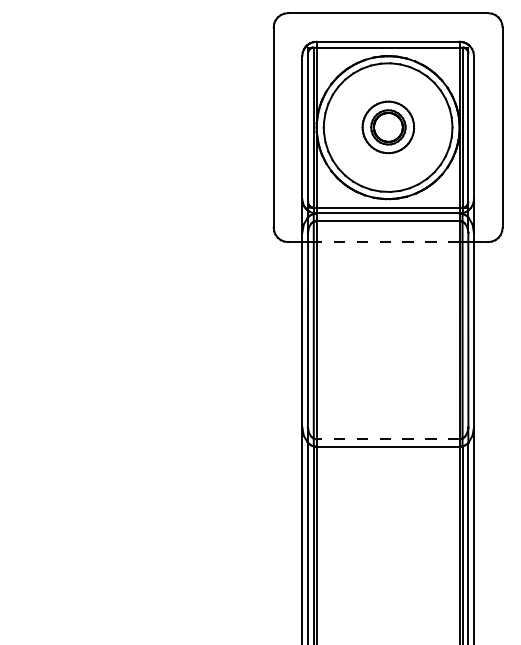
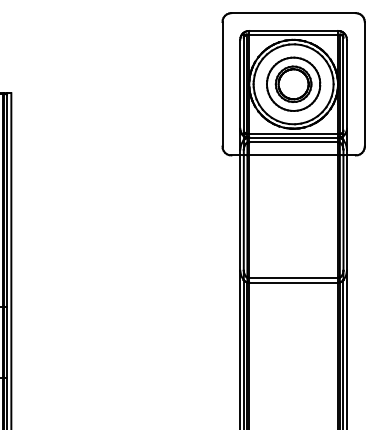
part: (387, 126) -> (293, 83), size x1.67
line: (387, 242) -> (293, 155), dashed -> solid
line: (387, 438) -> (293, 277), dashed -> solid

